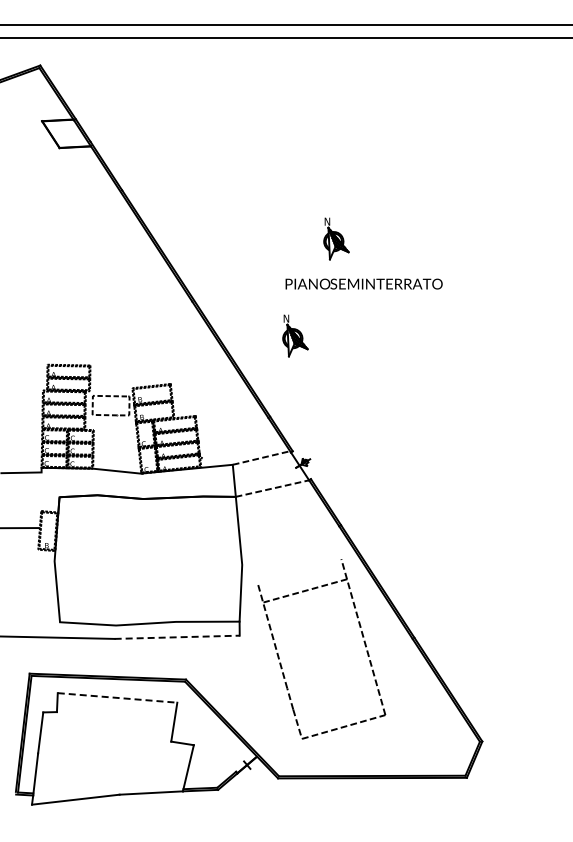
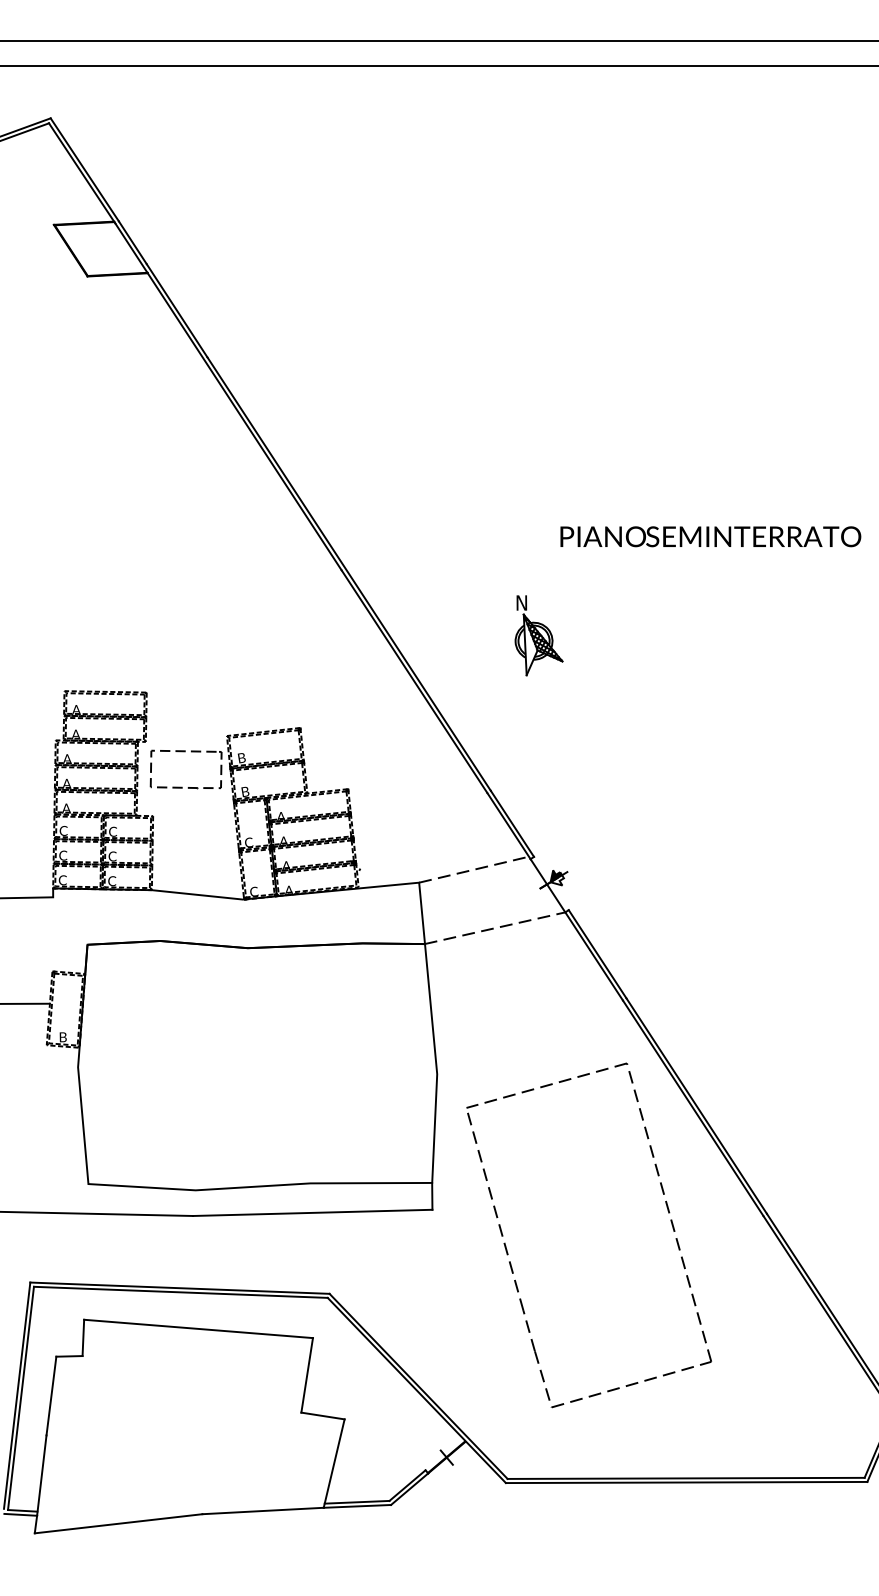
part: (336, 238) -> (617, 449), removed
text: (363, 283) -> (709, 535), moved
line: (305, 590) -> (546, 1085), moved
line: (177, 637) -> (313, 1213), dashed -> solid
line: (117, 697) -> (198, 1328), dashed -> solid

